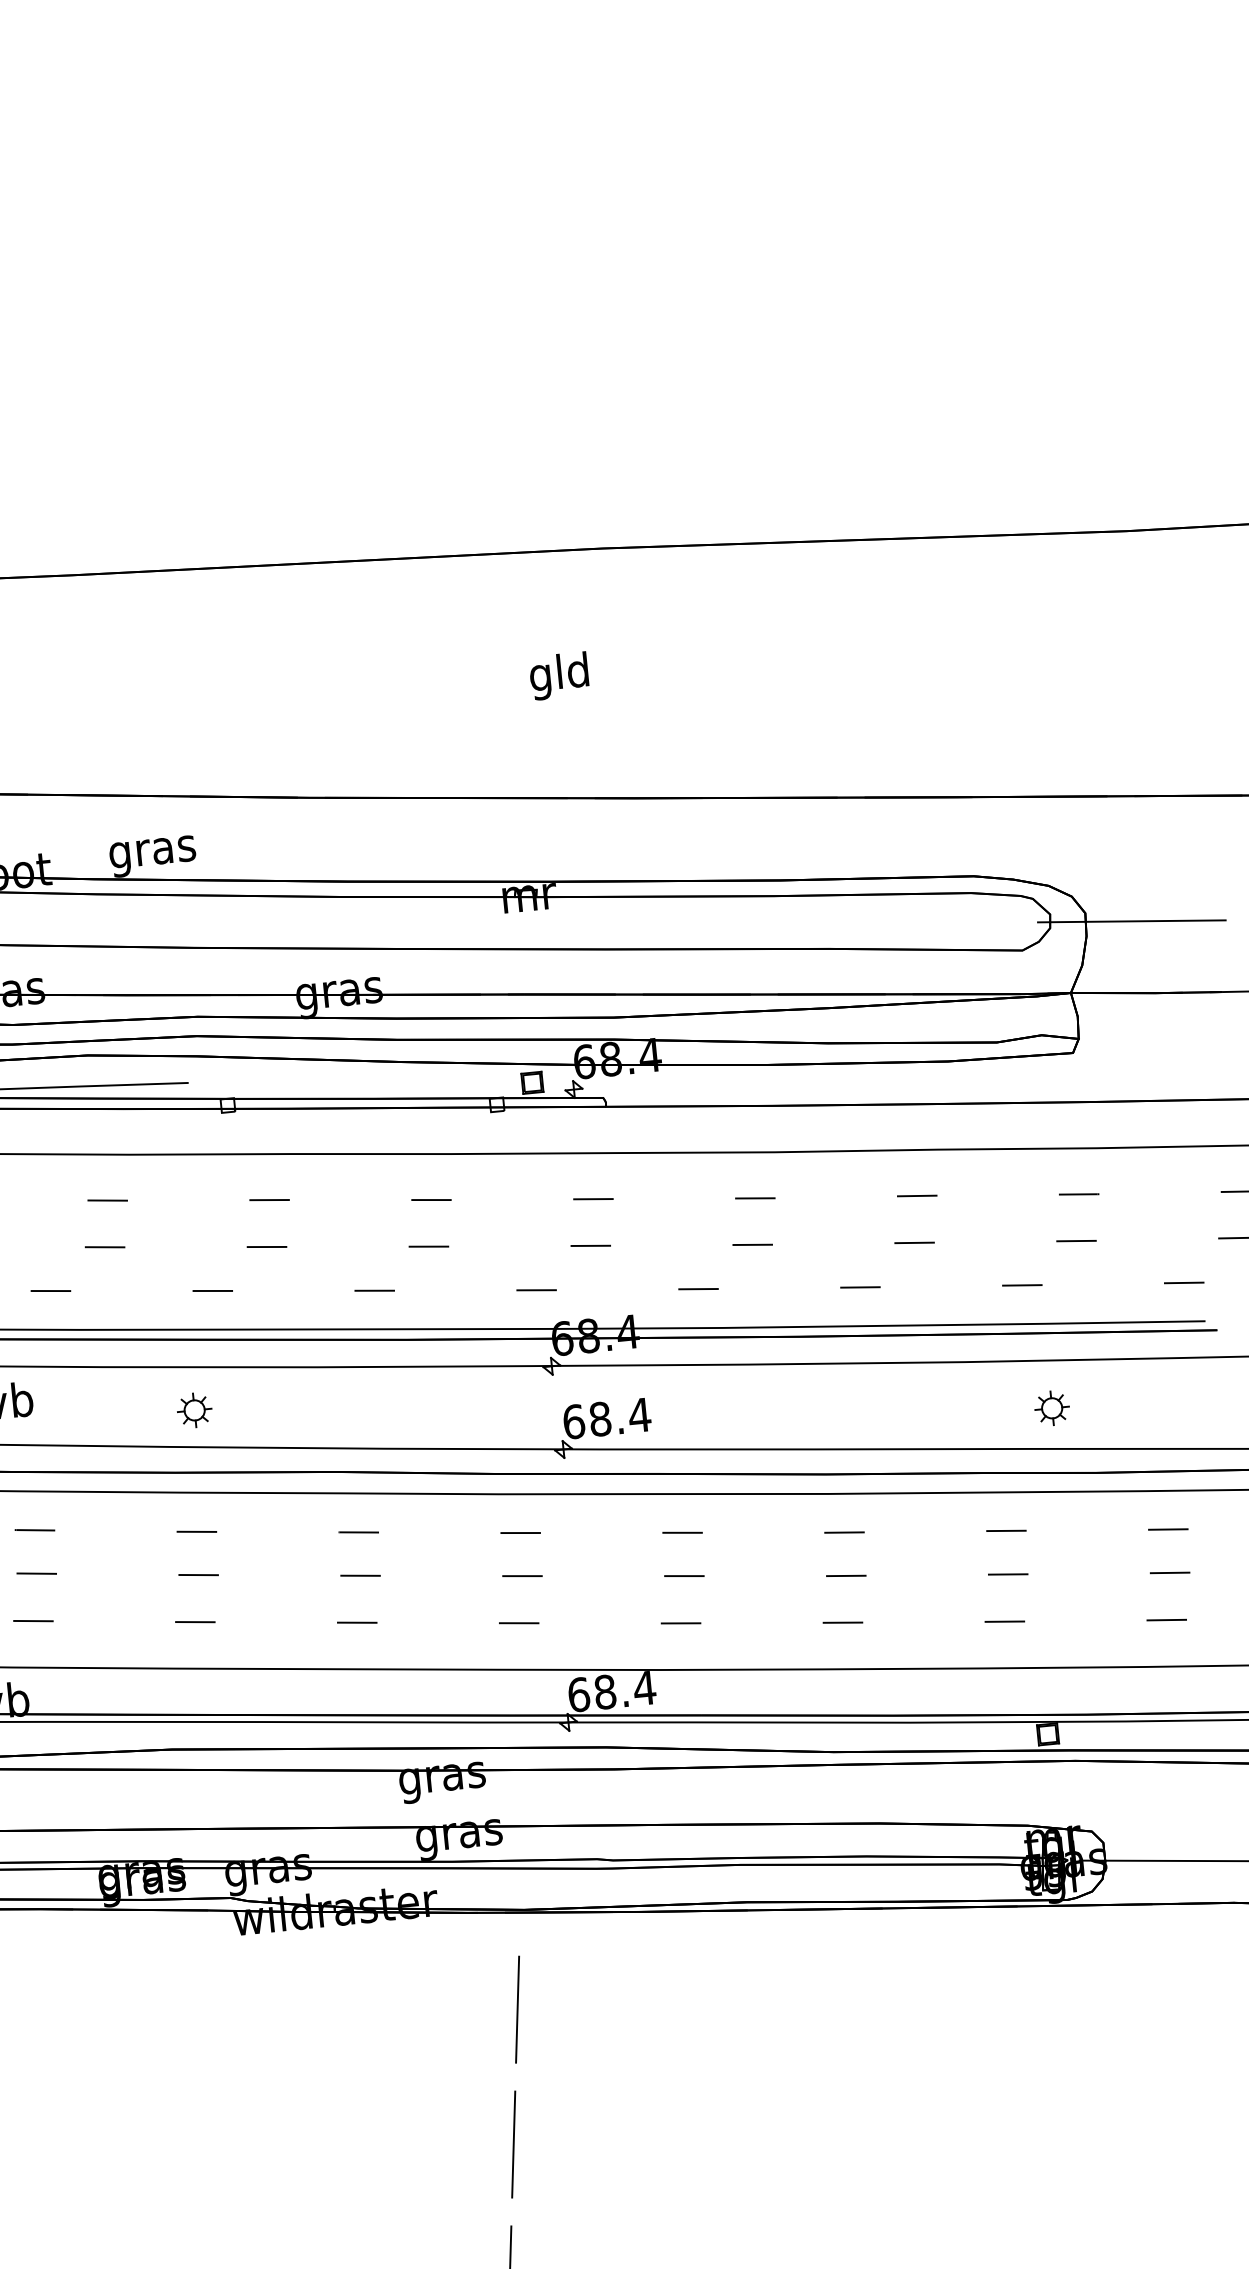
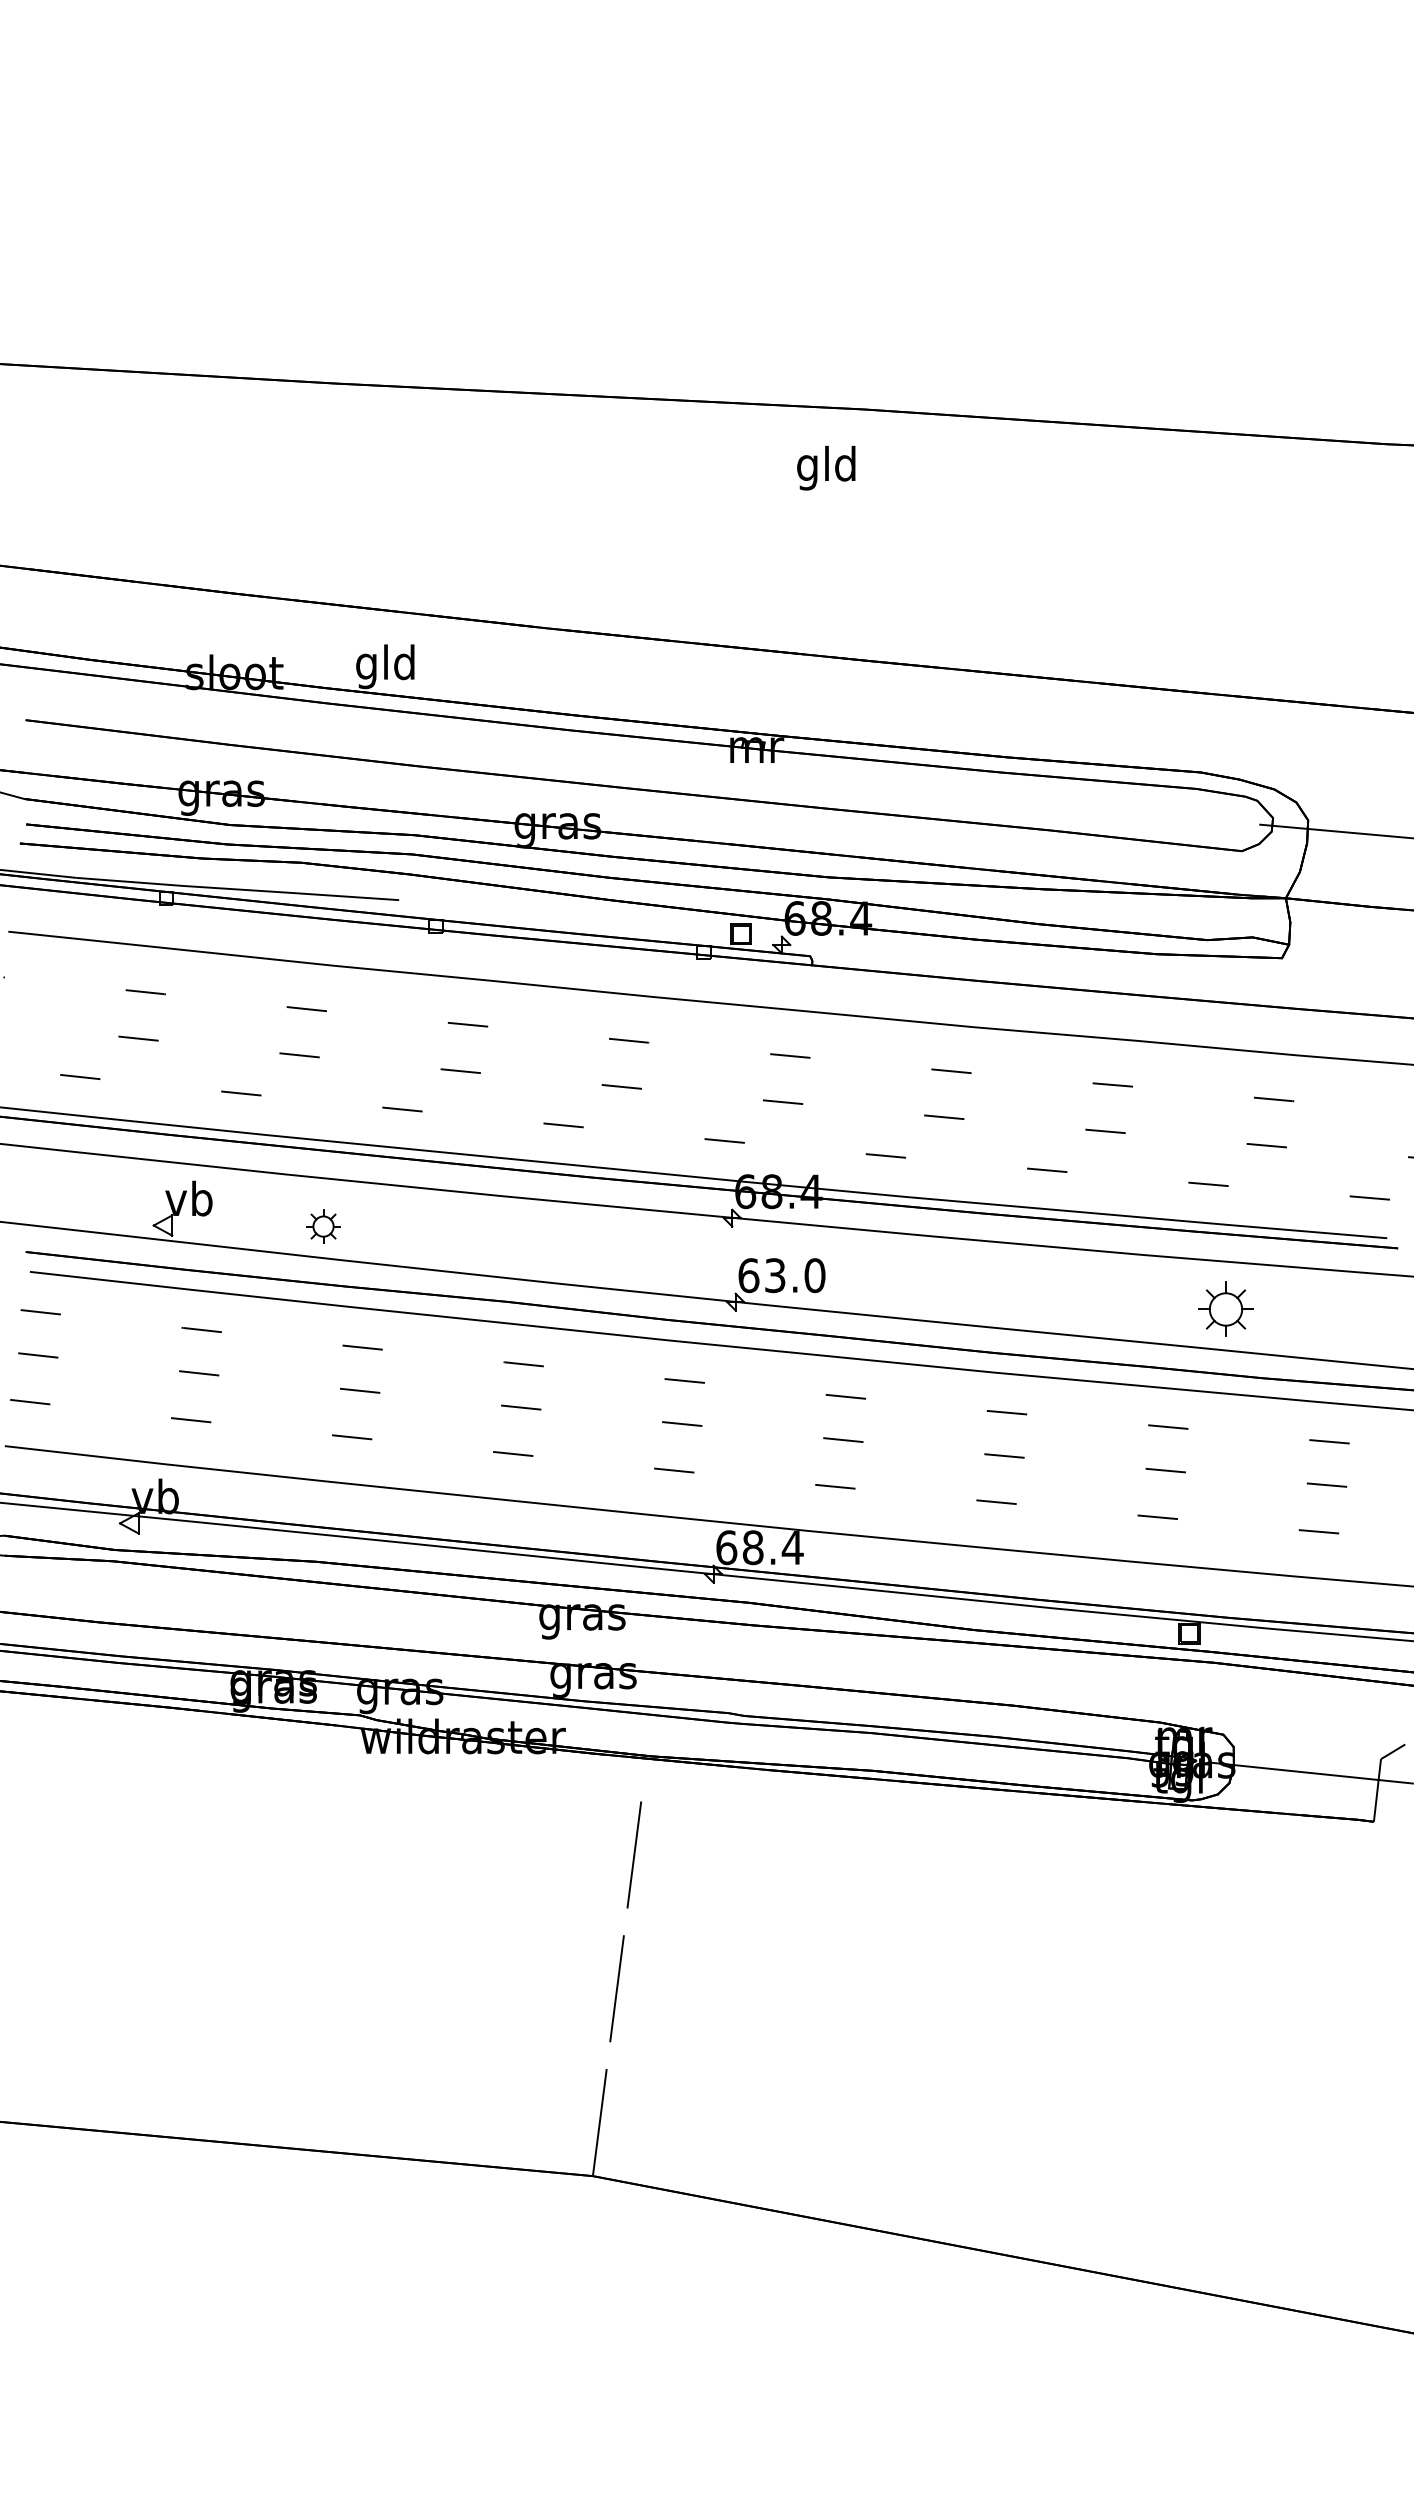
text: (559, 675) -> (826, 467), moved
text: (152, 851) -> (386, 666), gras -> gld
part: (1051, 1408) -> (1225, 1309), size x1.6
part: (194, 1410) -> (323, 1226), moved
text: (620, 1417) -> (795, 1275), 68.4 -> 63.0

